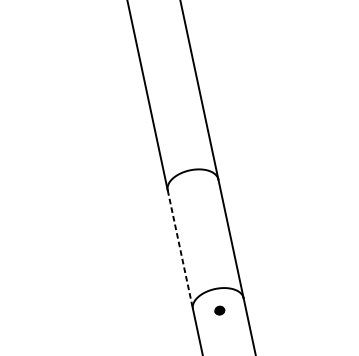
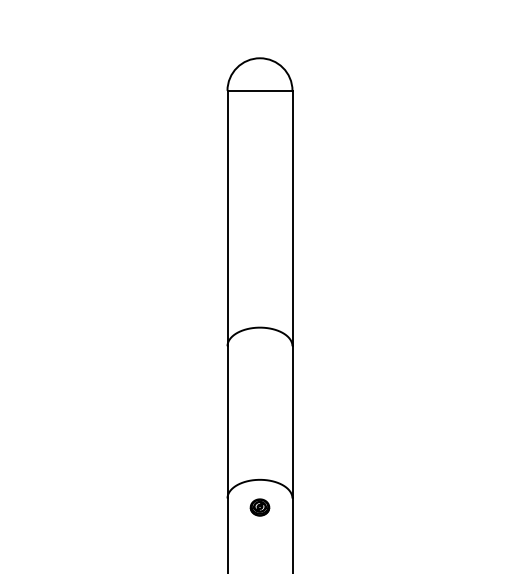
line: (180, 249) -> (227, 422), dashed -> solid
part: (219, 310) -> (259, 507), size x1.67

